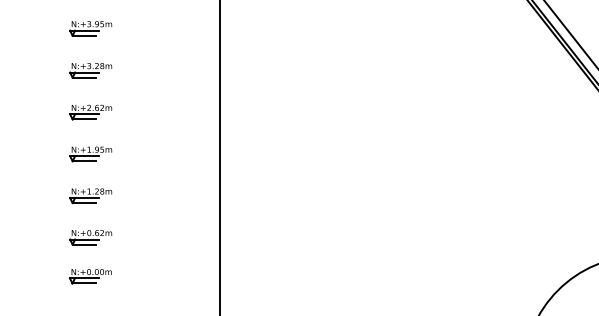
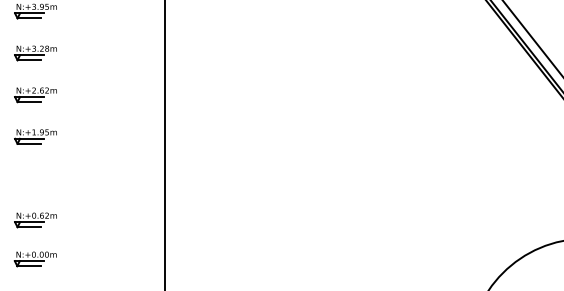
part: (90, 196) -> (35, 179), removed

